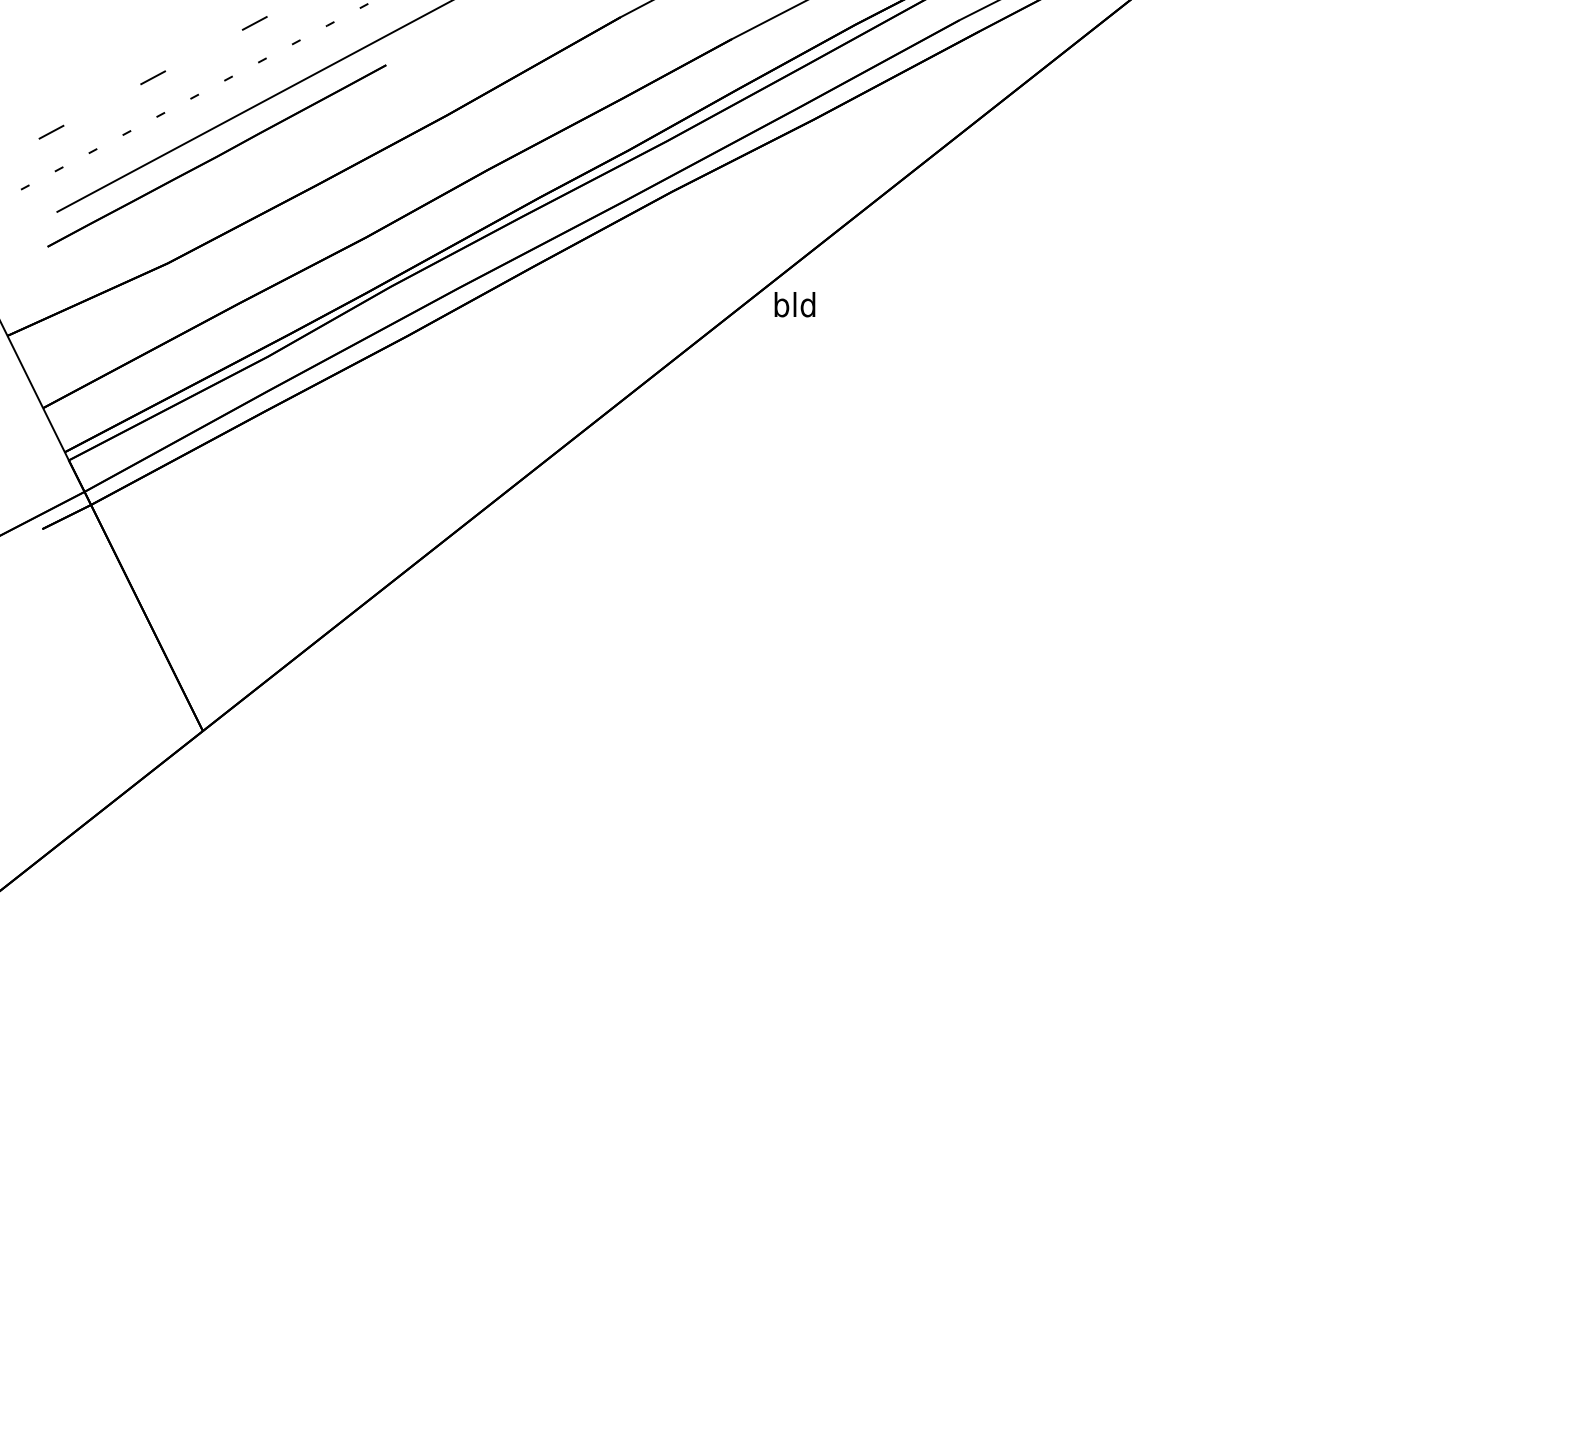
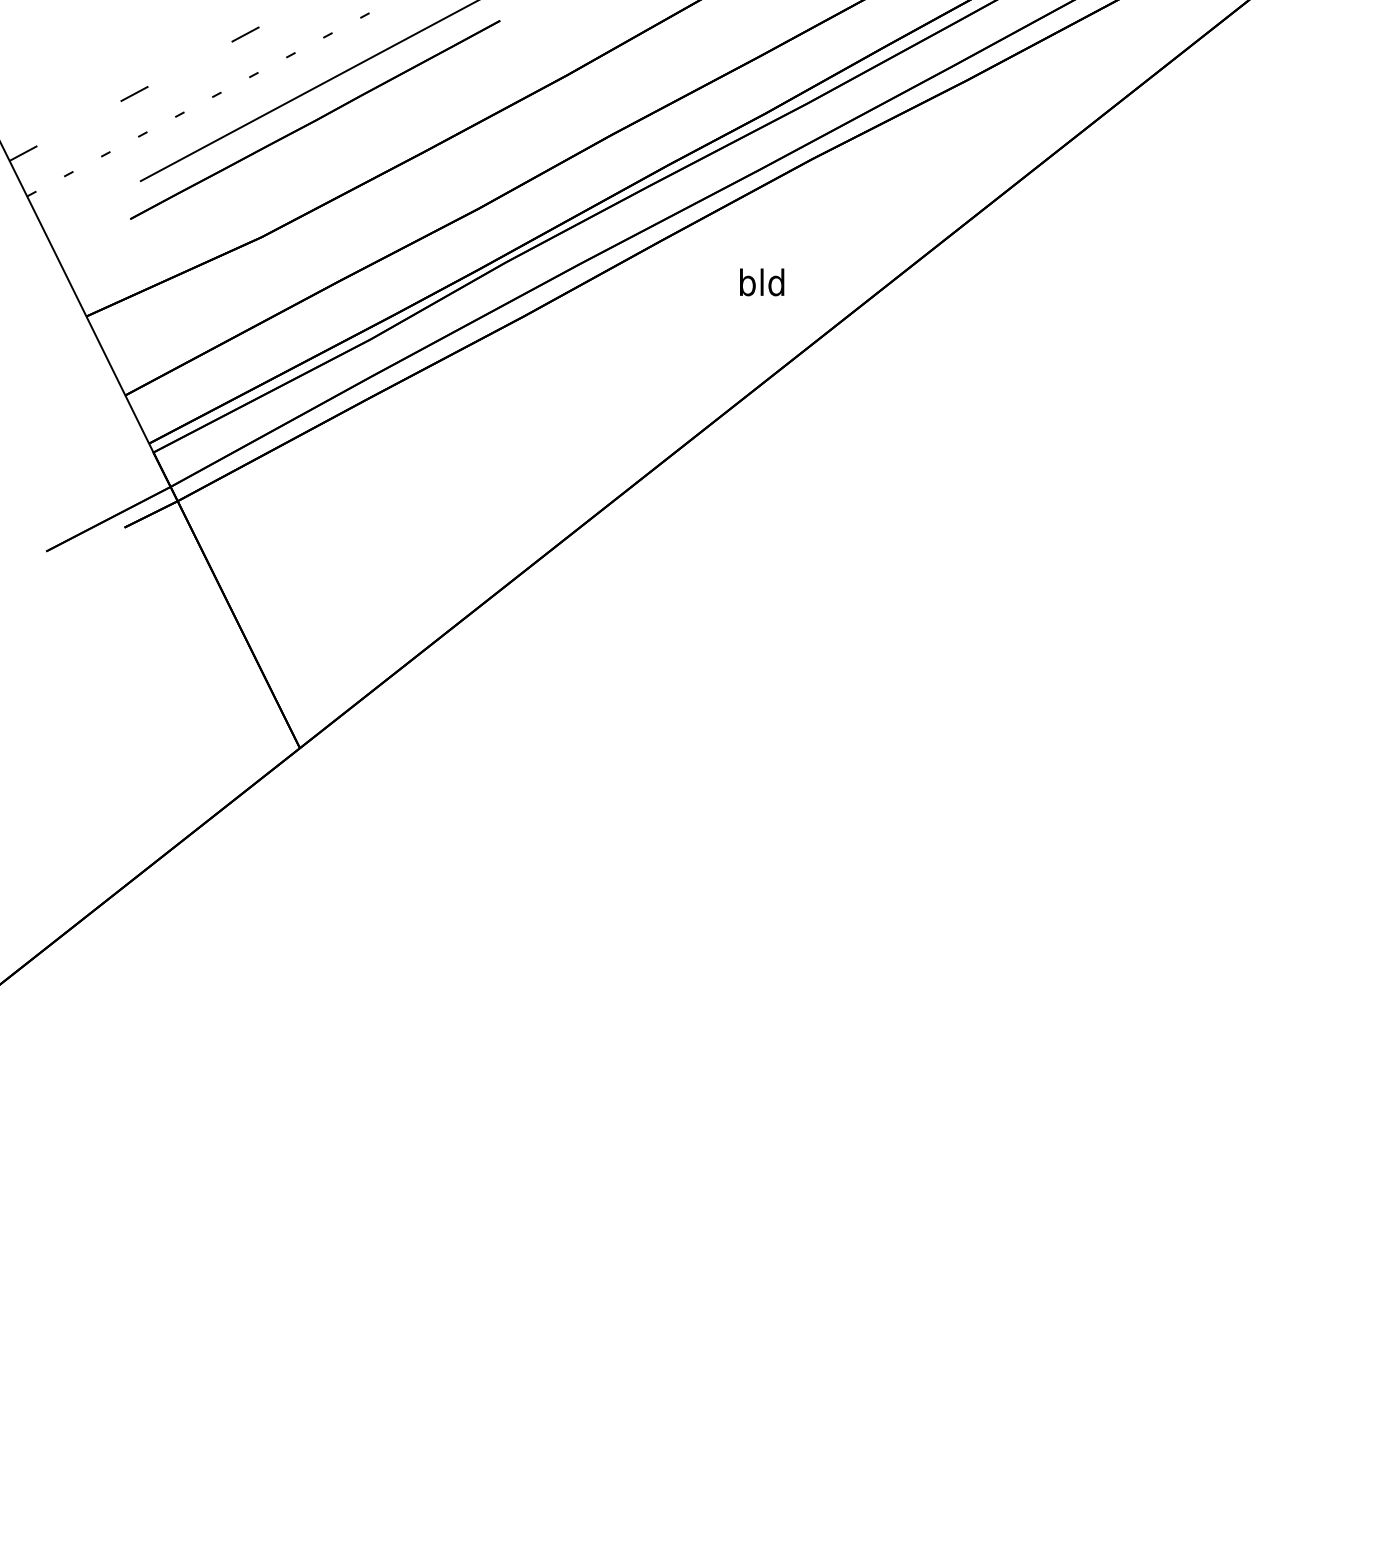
text: (794, 304) -> (761, 282), moved

